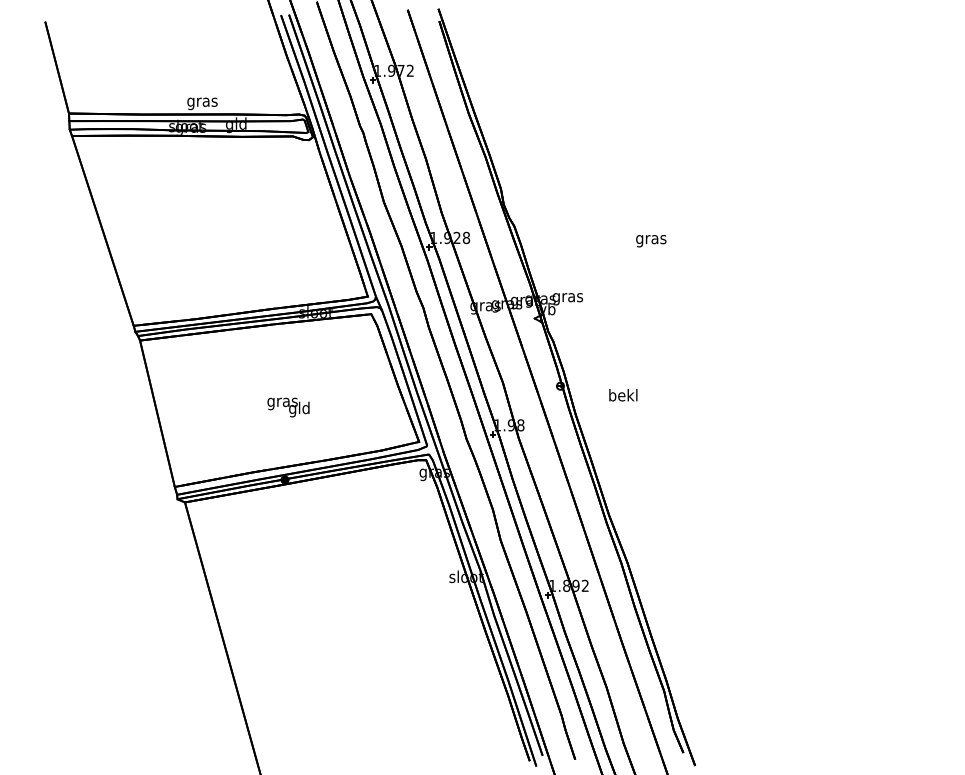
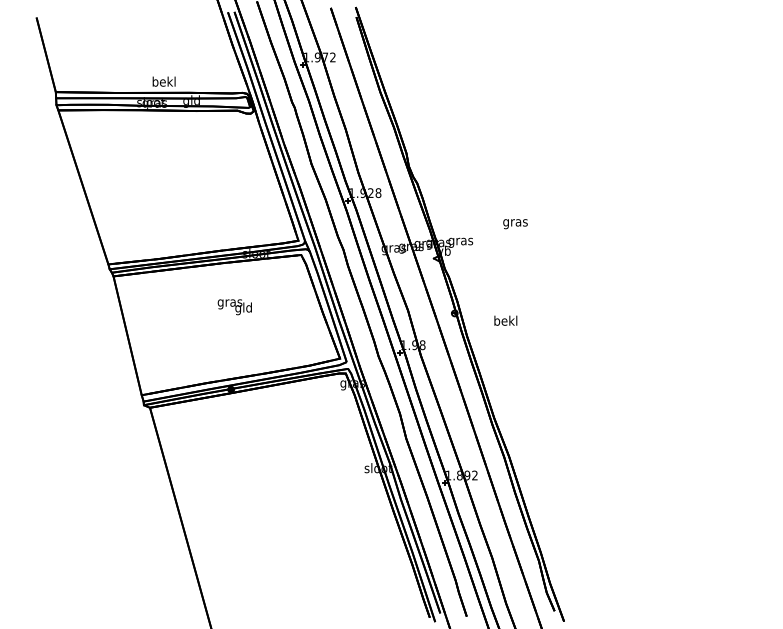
text: (202, 102) -> (164, 83), gras -> bekl
text: (651, 241) -> (515, 224), moved
text: (288, 407) -> (234, 307), moved

